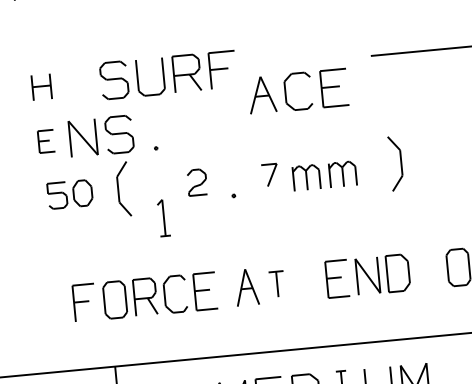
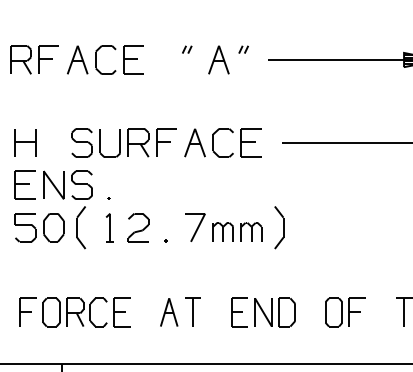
part: (41, 86) -> (25, 142), size x1.43
part: (285, 92) -> (213, 142), moved
part: (45, 140) -> (24, 184), size x1.67
part: (396, 163) -> (279, 227), moved
part: (270, 175) -> (195, 227), size x1.67
part: (197, 182) -> (138, 227), size x1.43
part: (69, 194) -> (39, 227), size x1.43
part: (162, 217) -> (109, 227), moved
part: (276, 283) -> (192, 311), size x1.43
part: (144, 297) -> (74, 312), moved

